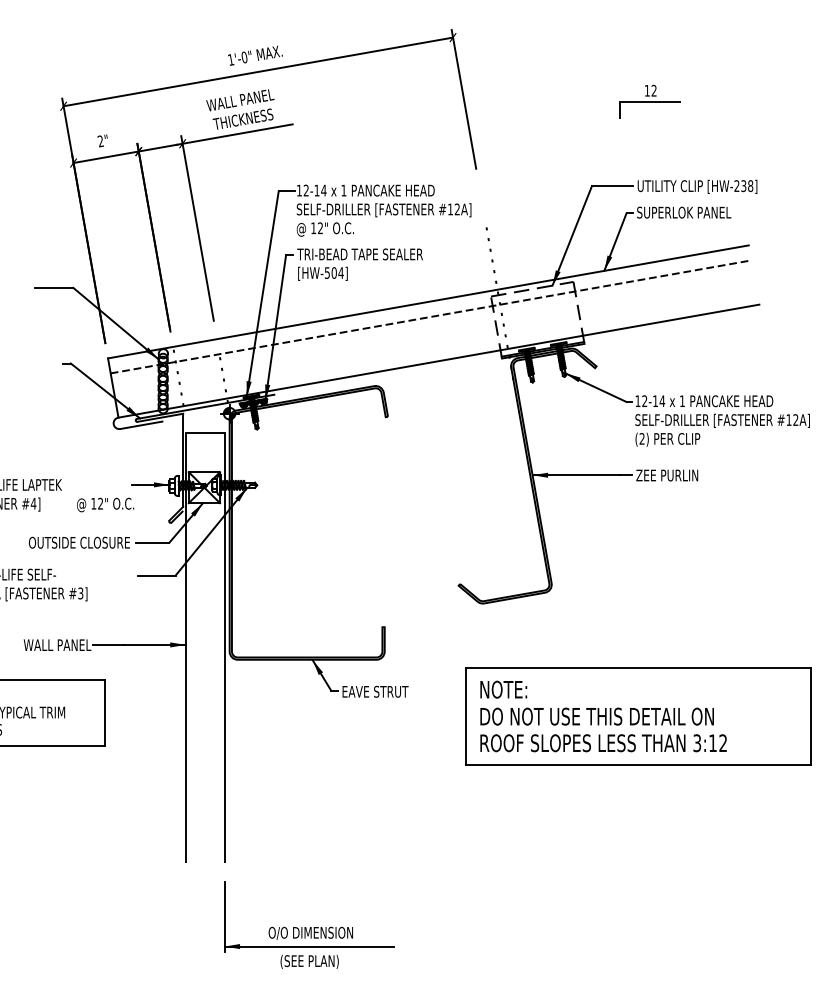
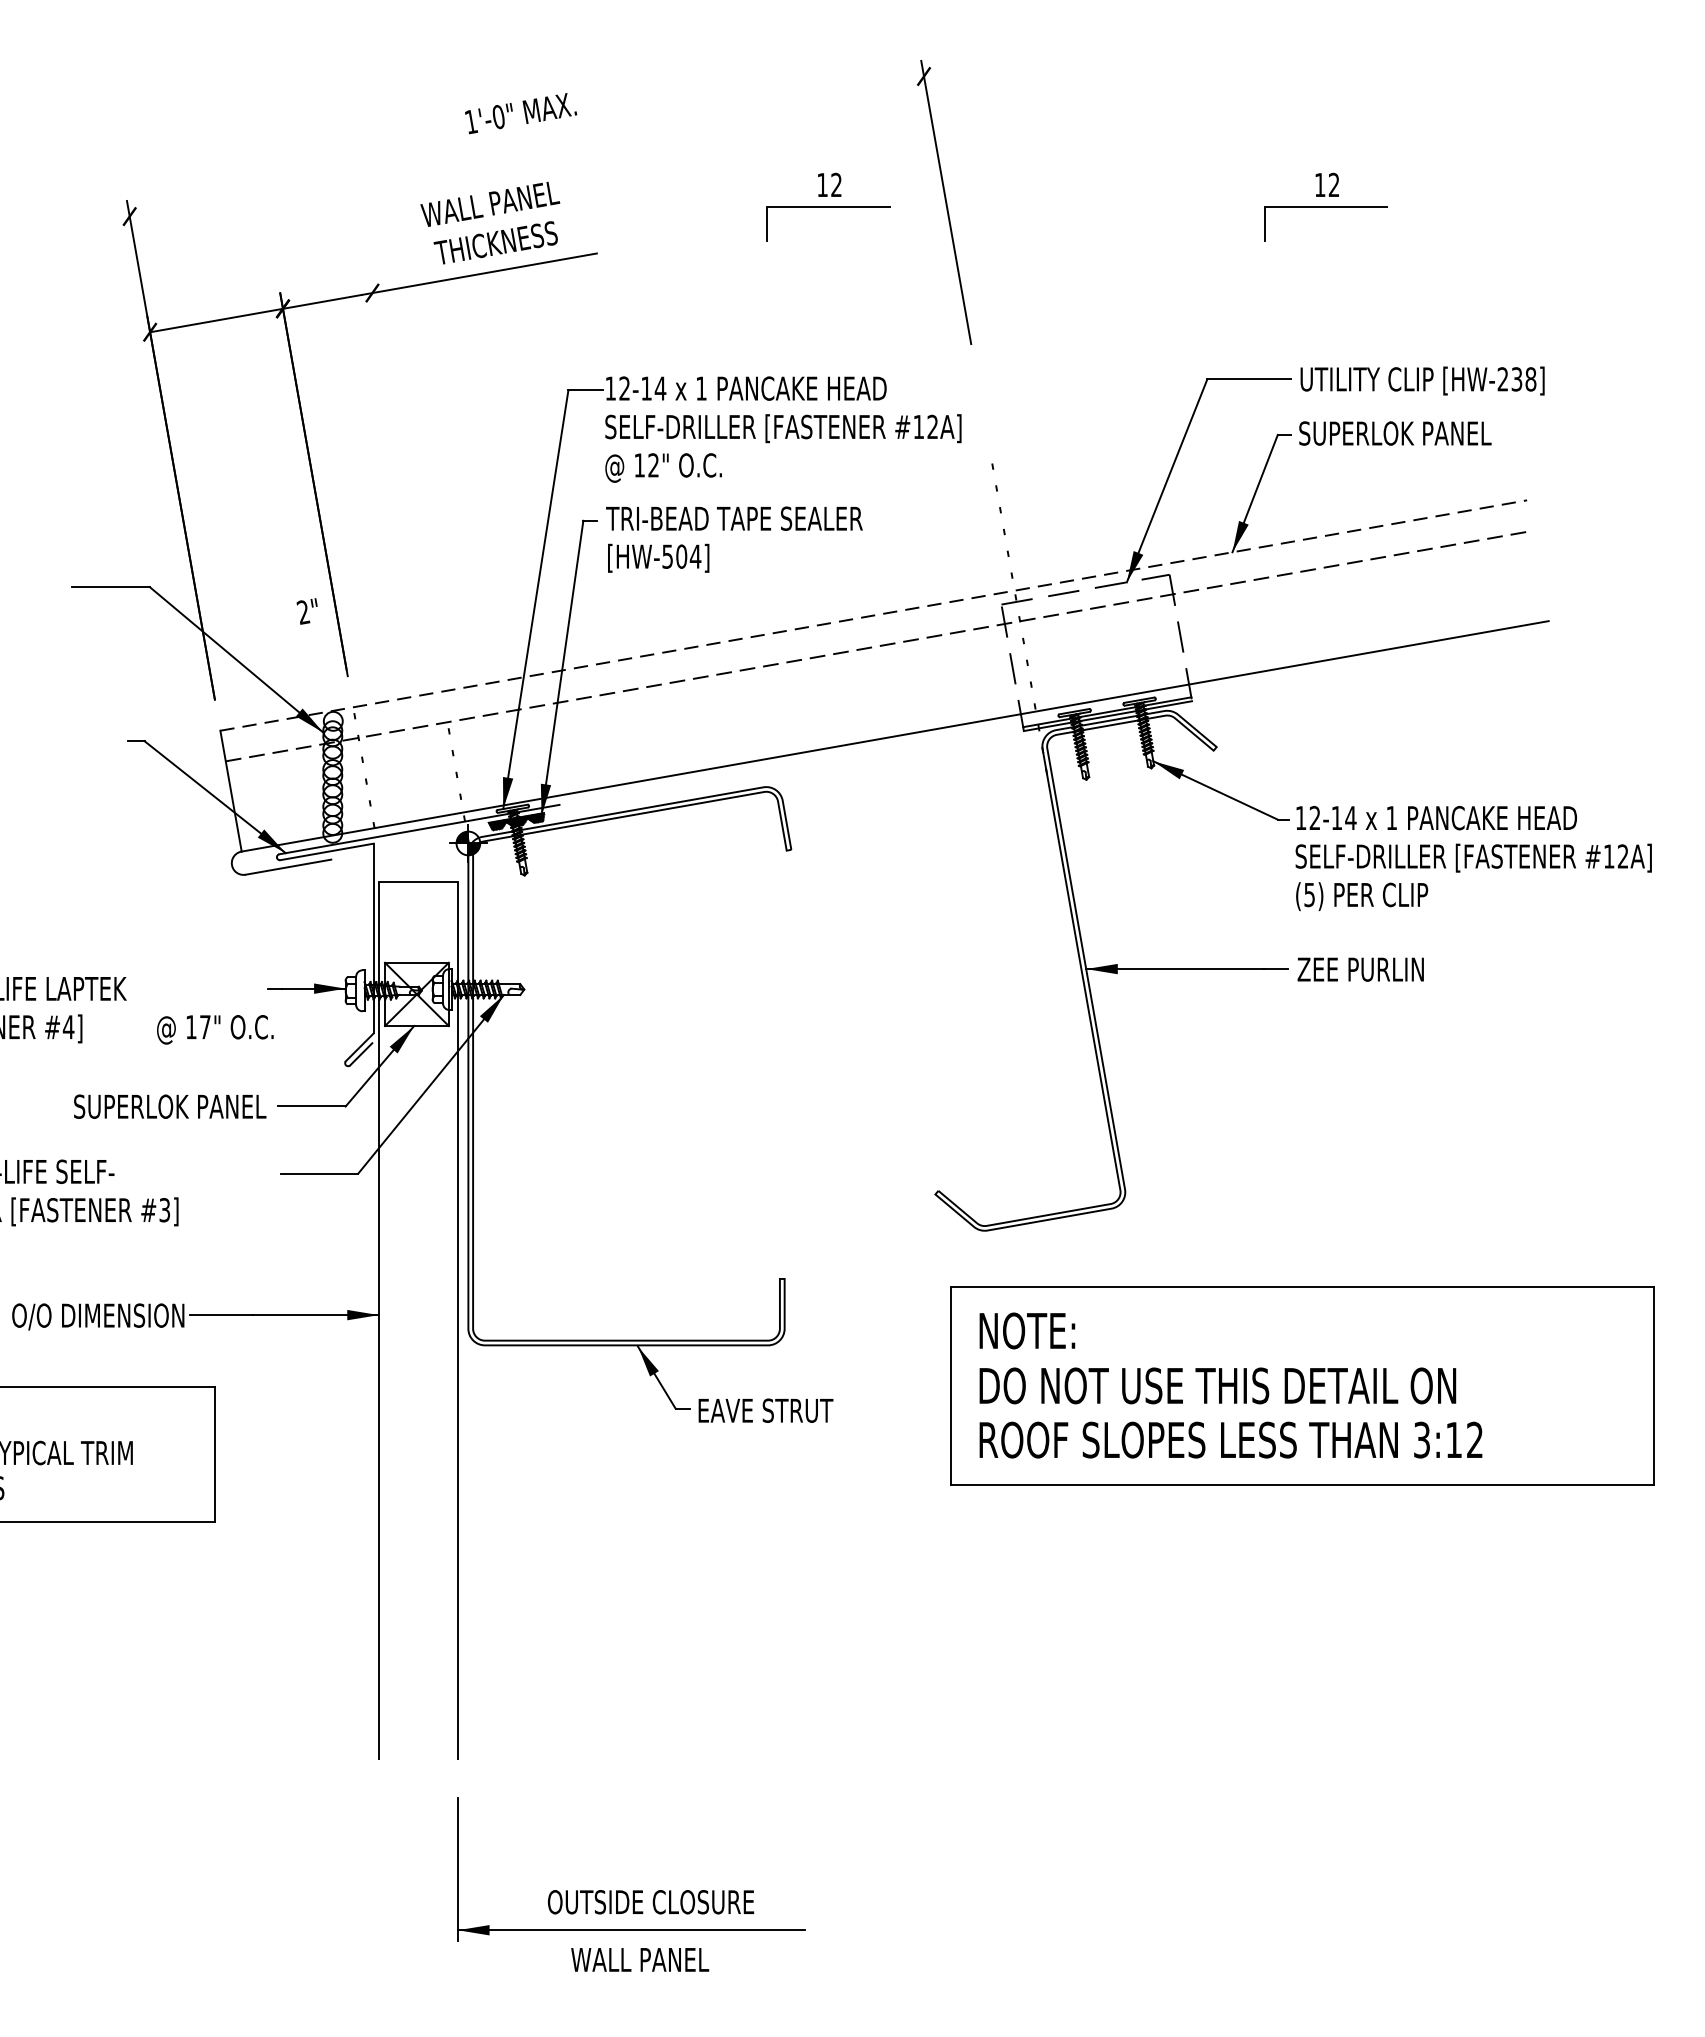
line: (258, 71) -> (527, 145), removed
part: (405, 101) -> (827, 206), added
text: (102, 140) -> (306, 610), moved
line: (197, 228) -> (402, 465), removed
line: (428, 301) -> (873, 614), solid -> dashed
text: (641, 438) -> (1308, 894), (2) -> (5)
text: (100, 503) -> (204, 1026), 12" -> 17"
text: (79, 542) -> (162, 1106), OUTSIDE CLOSURE -> SUPERLOK PANEL
text: (48, 645) -> (98, 1316), WALL PANEL -> O/O DIMENSION
part: (638, 716) -> (1302, 1385), moved
text: (322, 932) -> (657, 1901), O/O DIMENSION -> OUTSIDE CLOSURE
text: (313, 961) -> (639, 1960), (SEE PLAN) -> WALL PANEL

